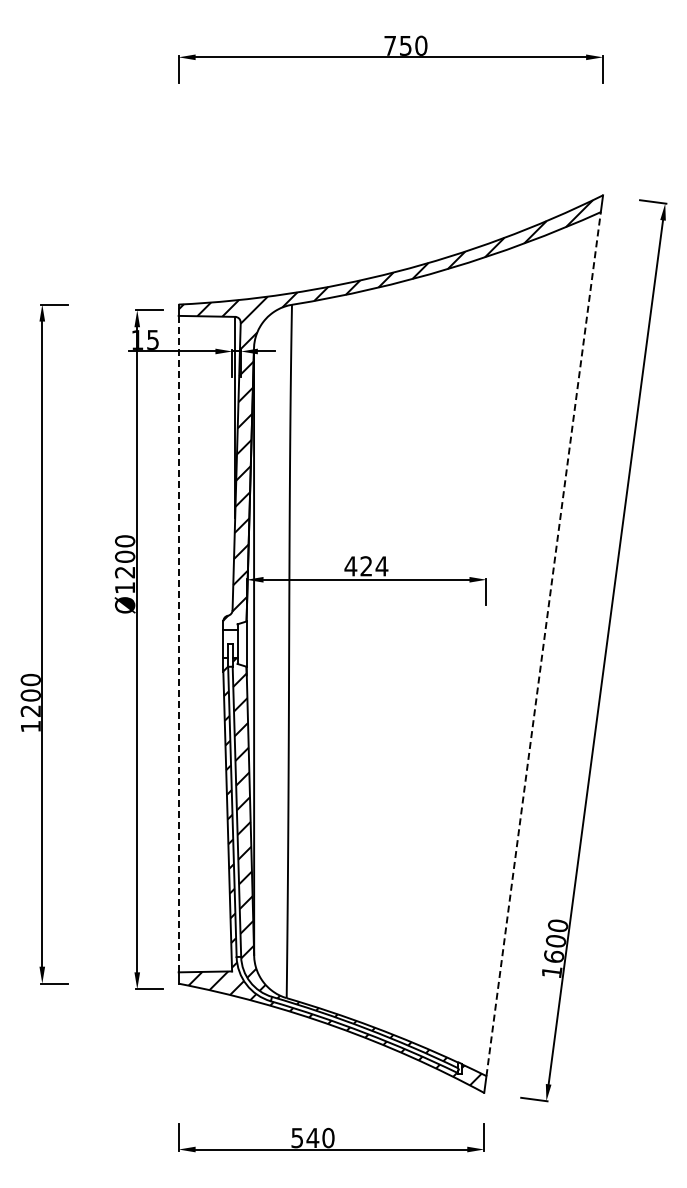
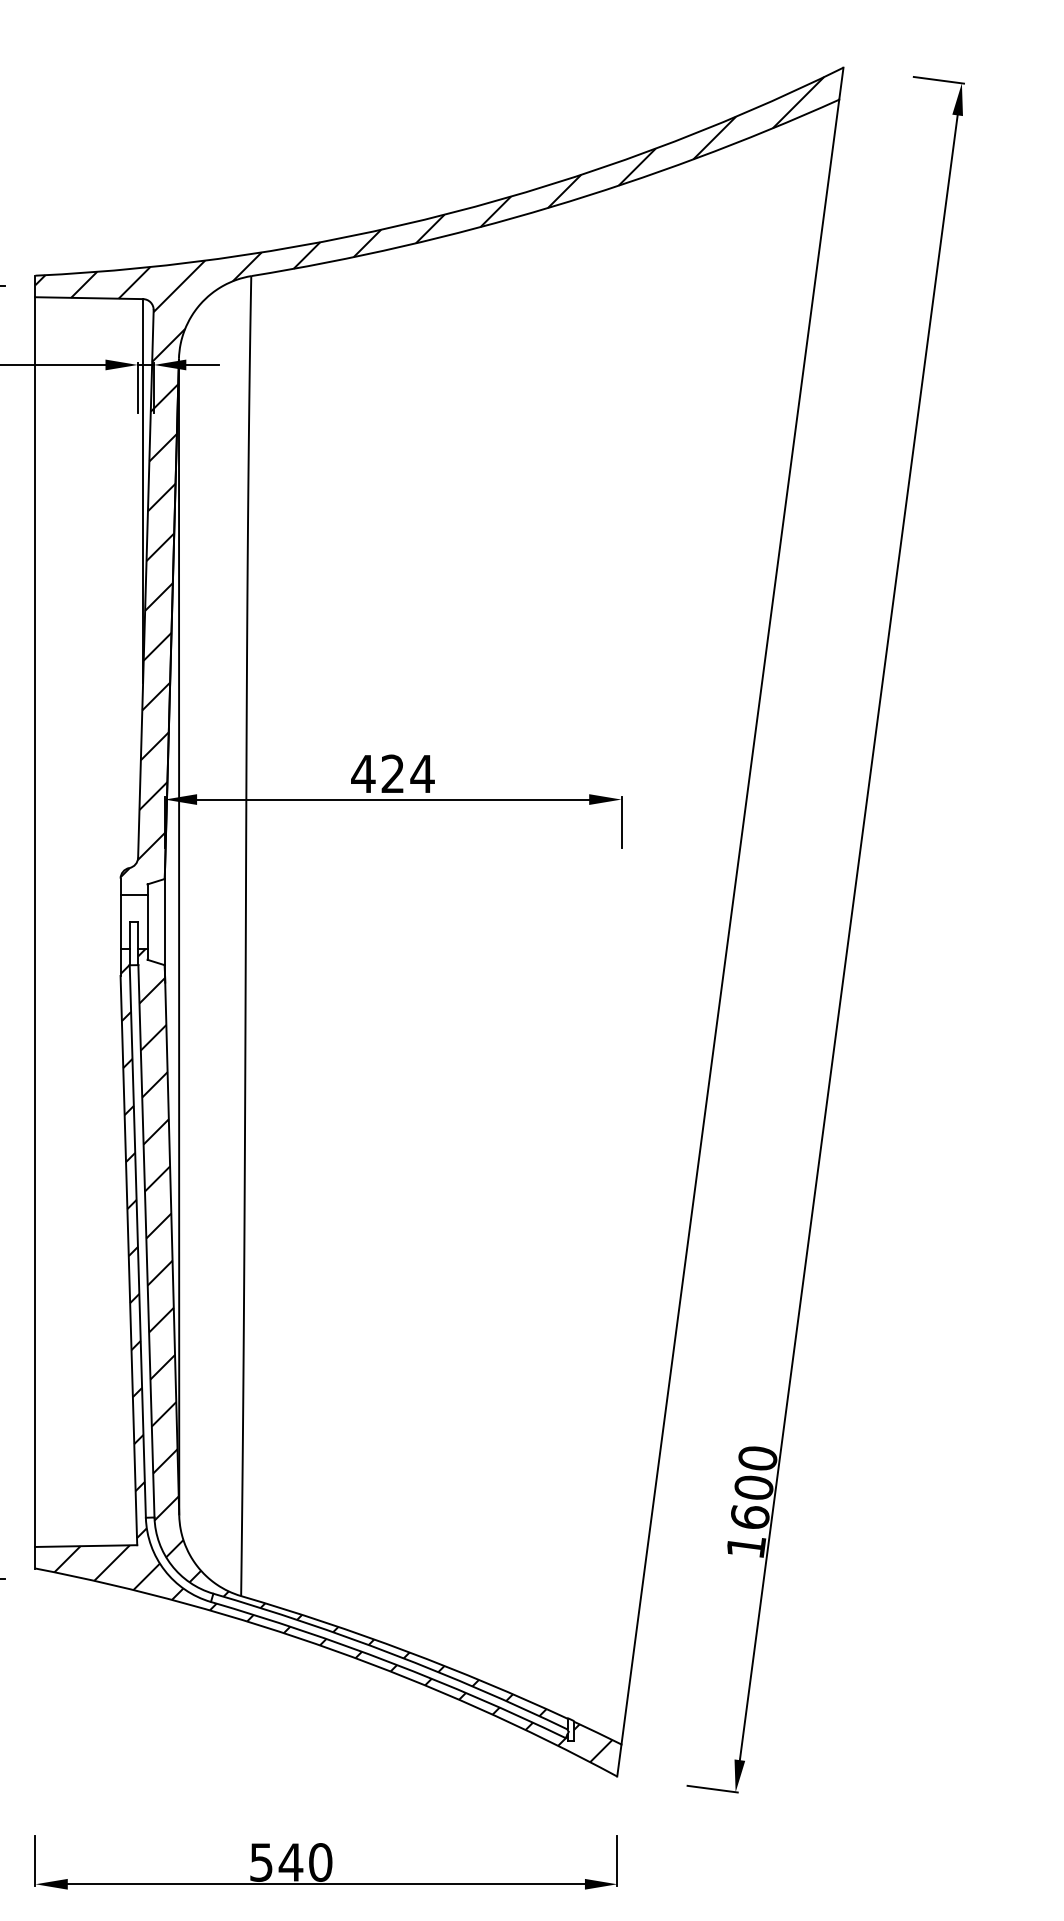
line: (178, 644) -> (35, 922), dashed -> solid
line: (543, 644) -> (730, 922), dashed -> solid

